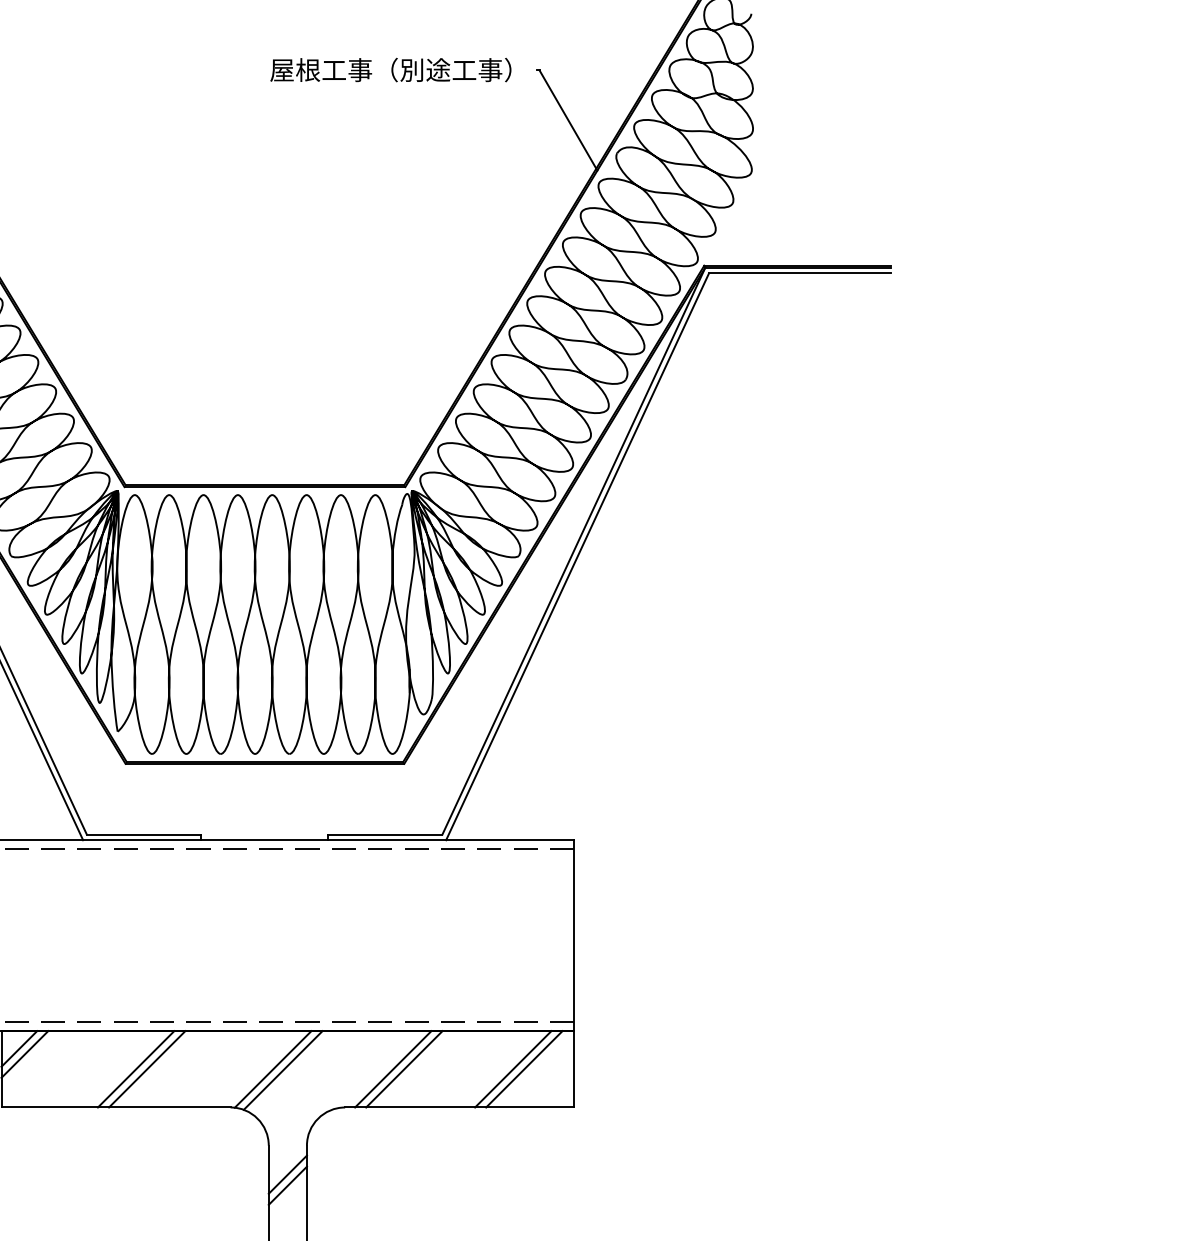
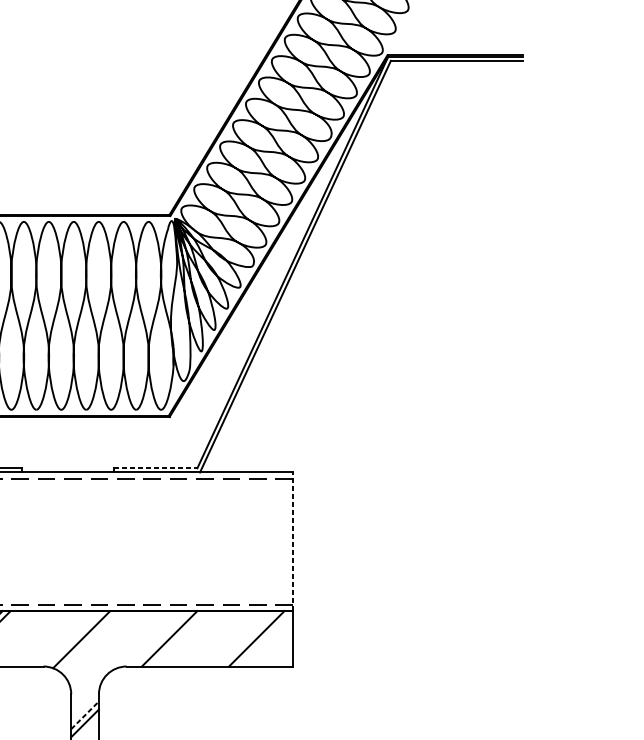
line: (385, 834) -> (155, 468), solid -> dashed
line: (574, 935) -> (293, 541), solid -> dashed
line: (272, 1069) -> (73, 638), removed
line: (393, 1069) -> (161, 638), removed
line: (513, 1069) -> (248, 638), removed
line: (287, 1174) -> (84, 715), solid -> dashed

